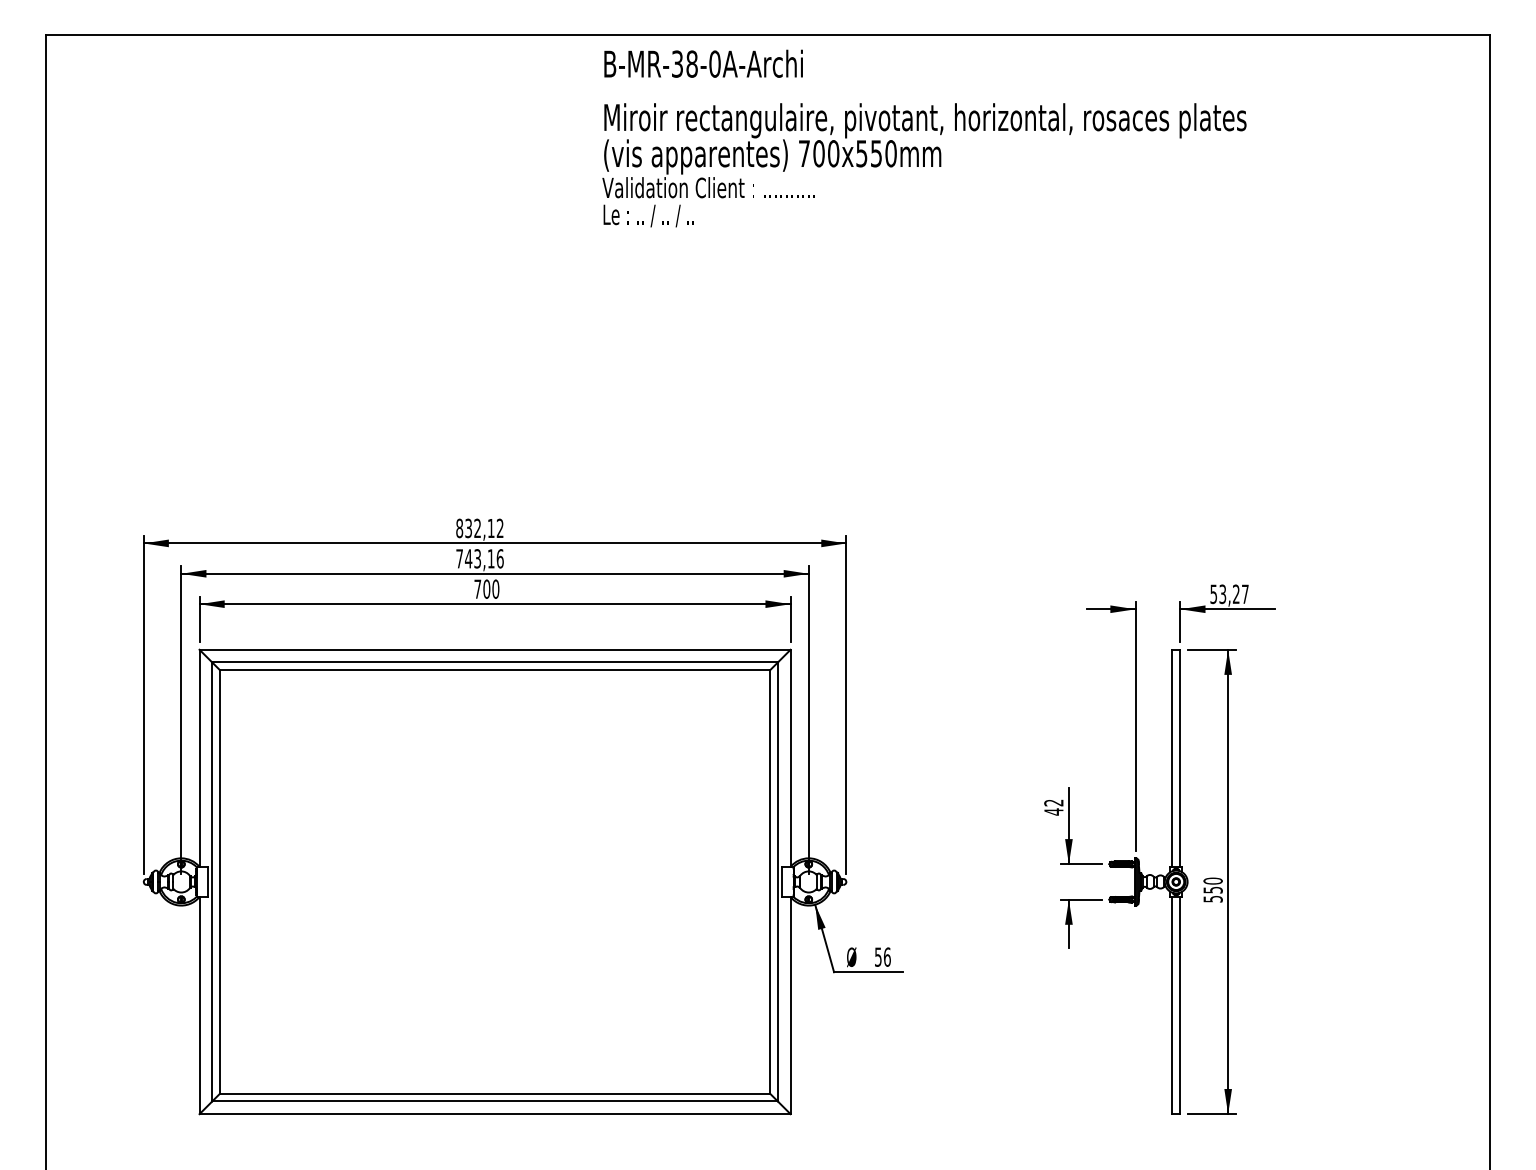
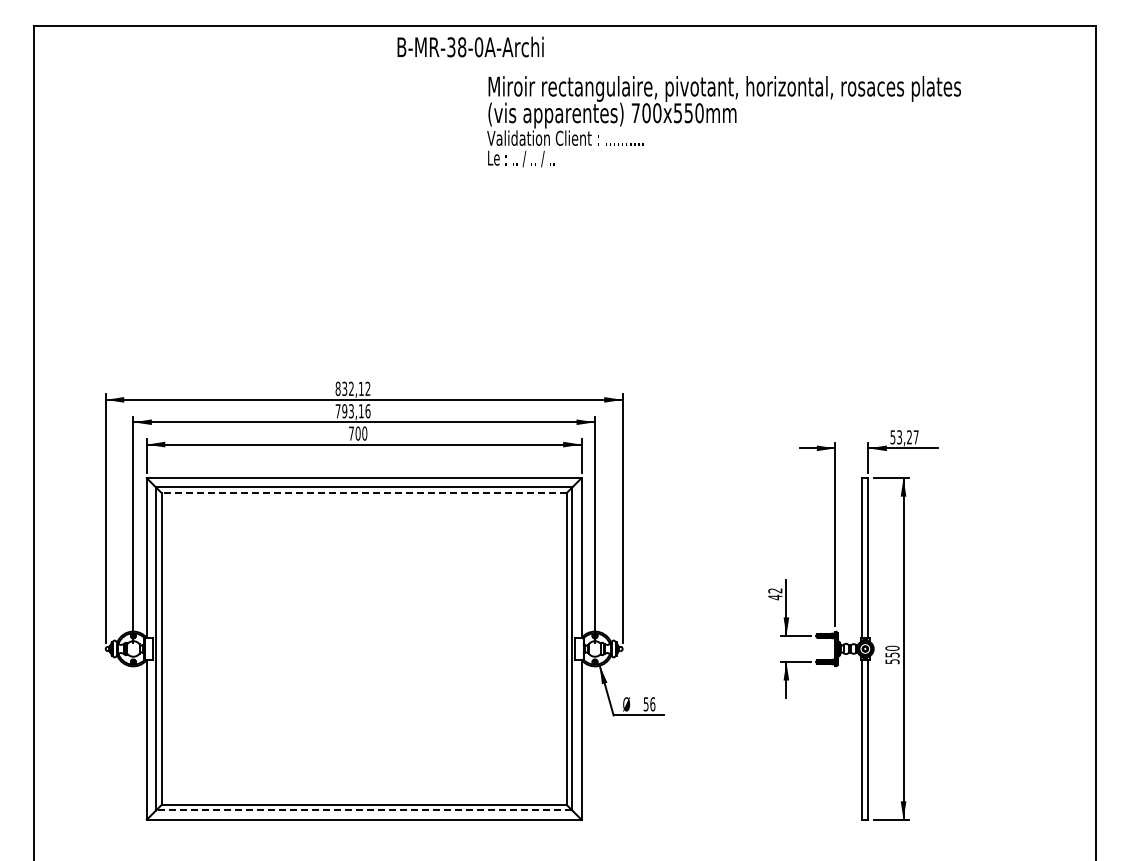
text: (703, 63) -> (470, 46), moved
text: (923, 165) -> (723, 121), moved
text: (468, 559) -> (344, 411), 743,16 -> 793,16
line: (495, 670) -> (364, 493), solid -> dashed
line: (494, 1101) -> (363, 810), solid -> dashed

